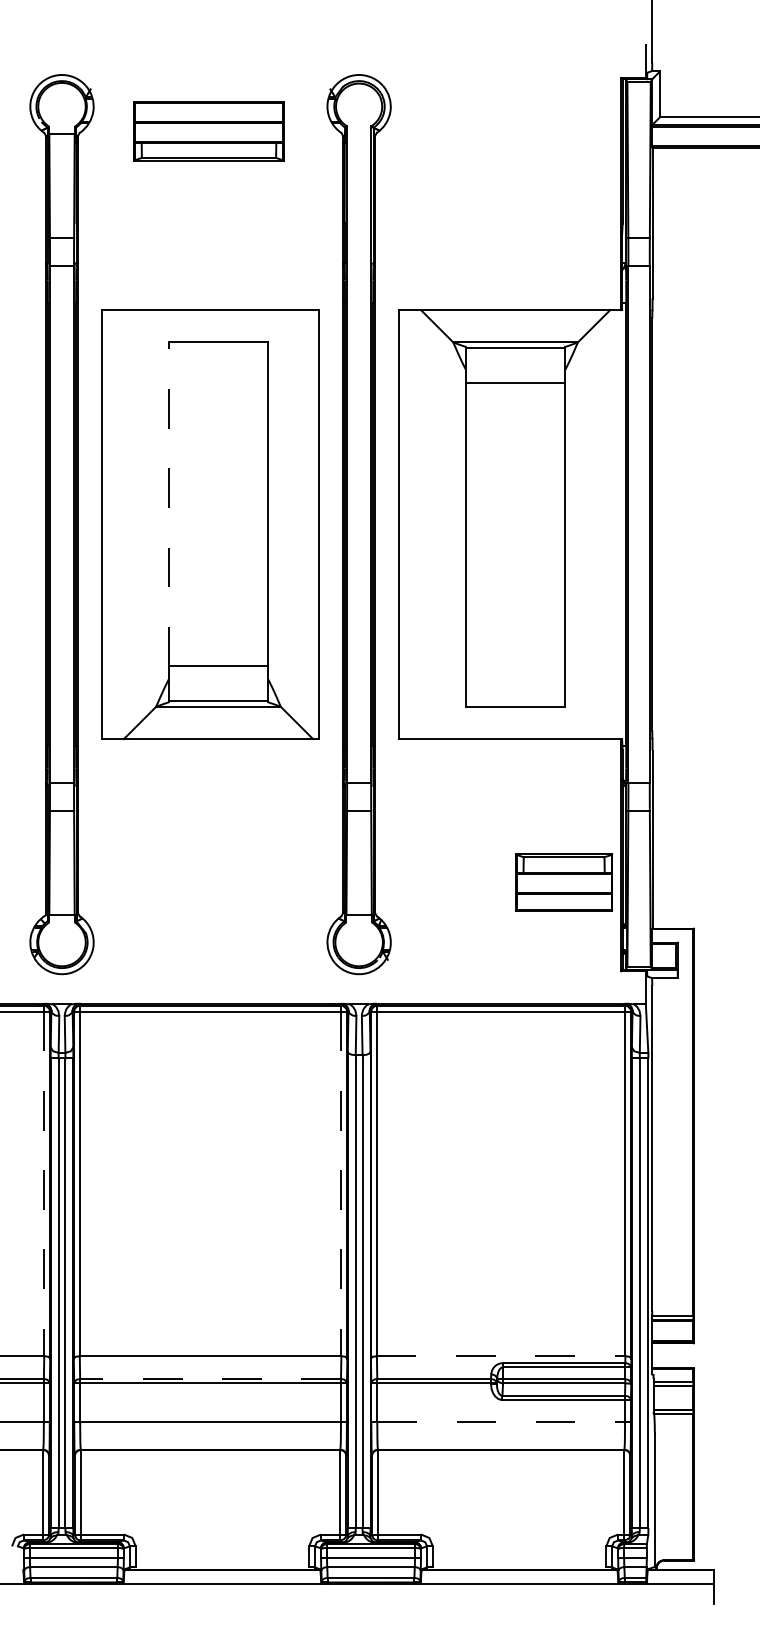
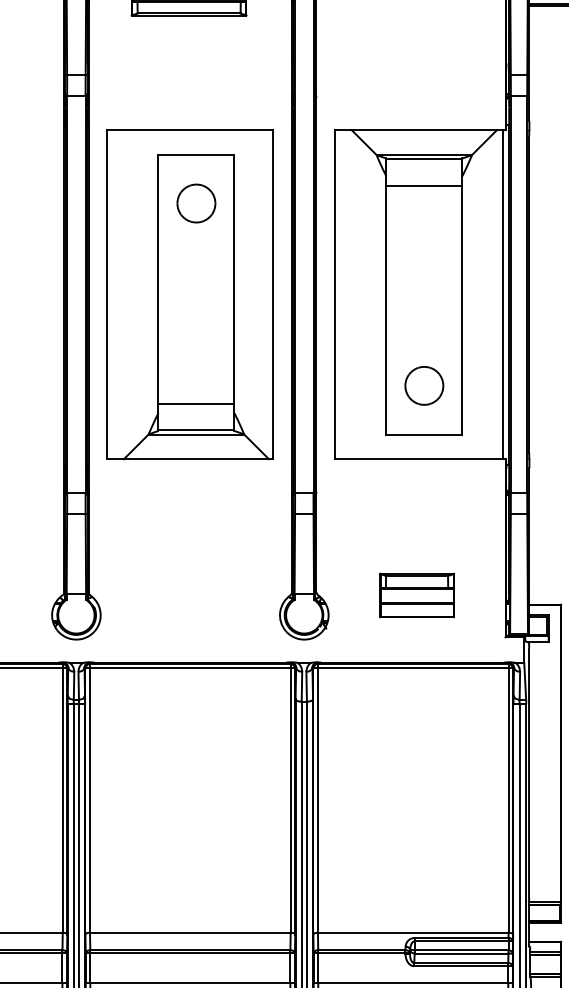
part: (218, 405) -> (196, 203), added
line: (168, 503) -> (158, 278), dashed -> solid
line: (618, 524) -> (503, 294), added
part: (515, 642) -> (424, 385), added
part: (564, 882) -> (417, 595), moved
line: (44, 1184) -> (62, 800), dashed -> solid
line: (341, 1184) -> (290, 800), dashed -> solid
line: (501, 1356) -> (413, 932), dashed -> solid
line: (210, 1378) -> (190, 949), dashed -> solid
line: (501, 1422) -> (413, 983), dashed -> solid

